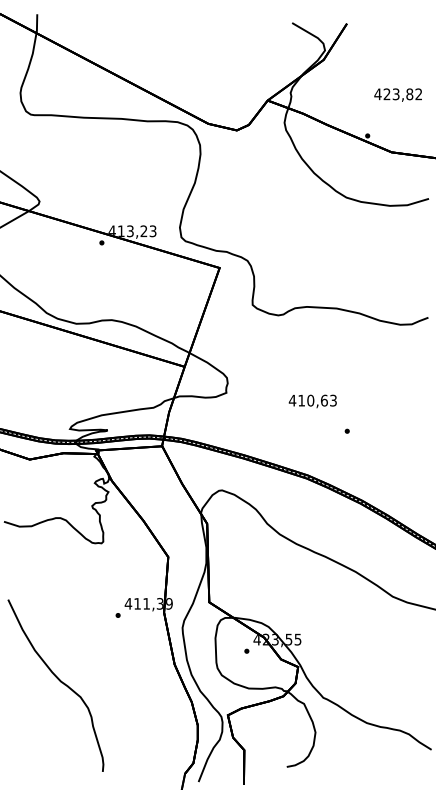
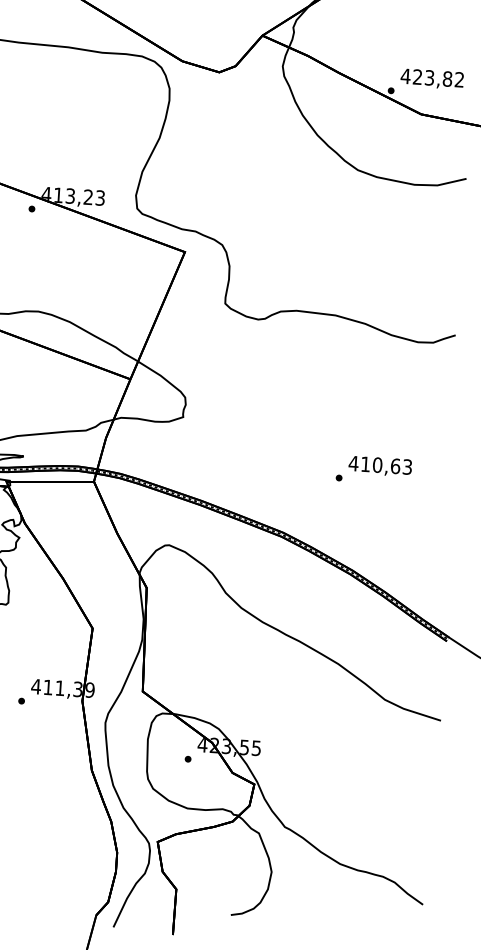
text: (397, 94) -> (431, 78), moved
text: (312, 401) -> (379, 466), moved

